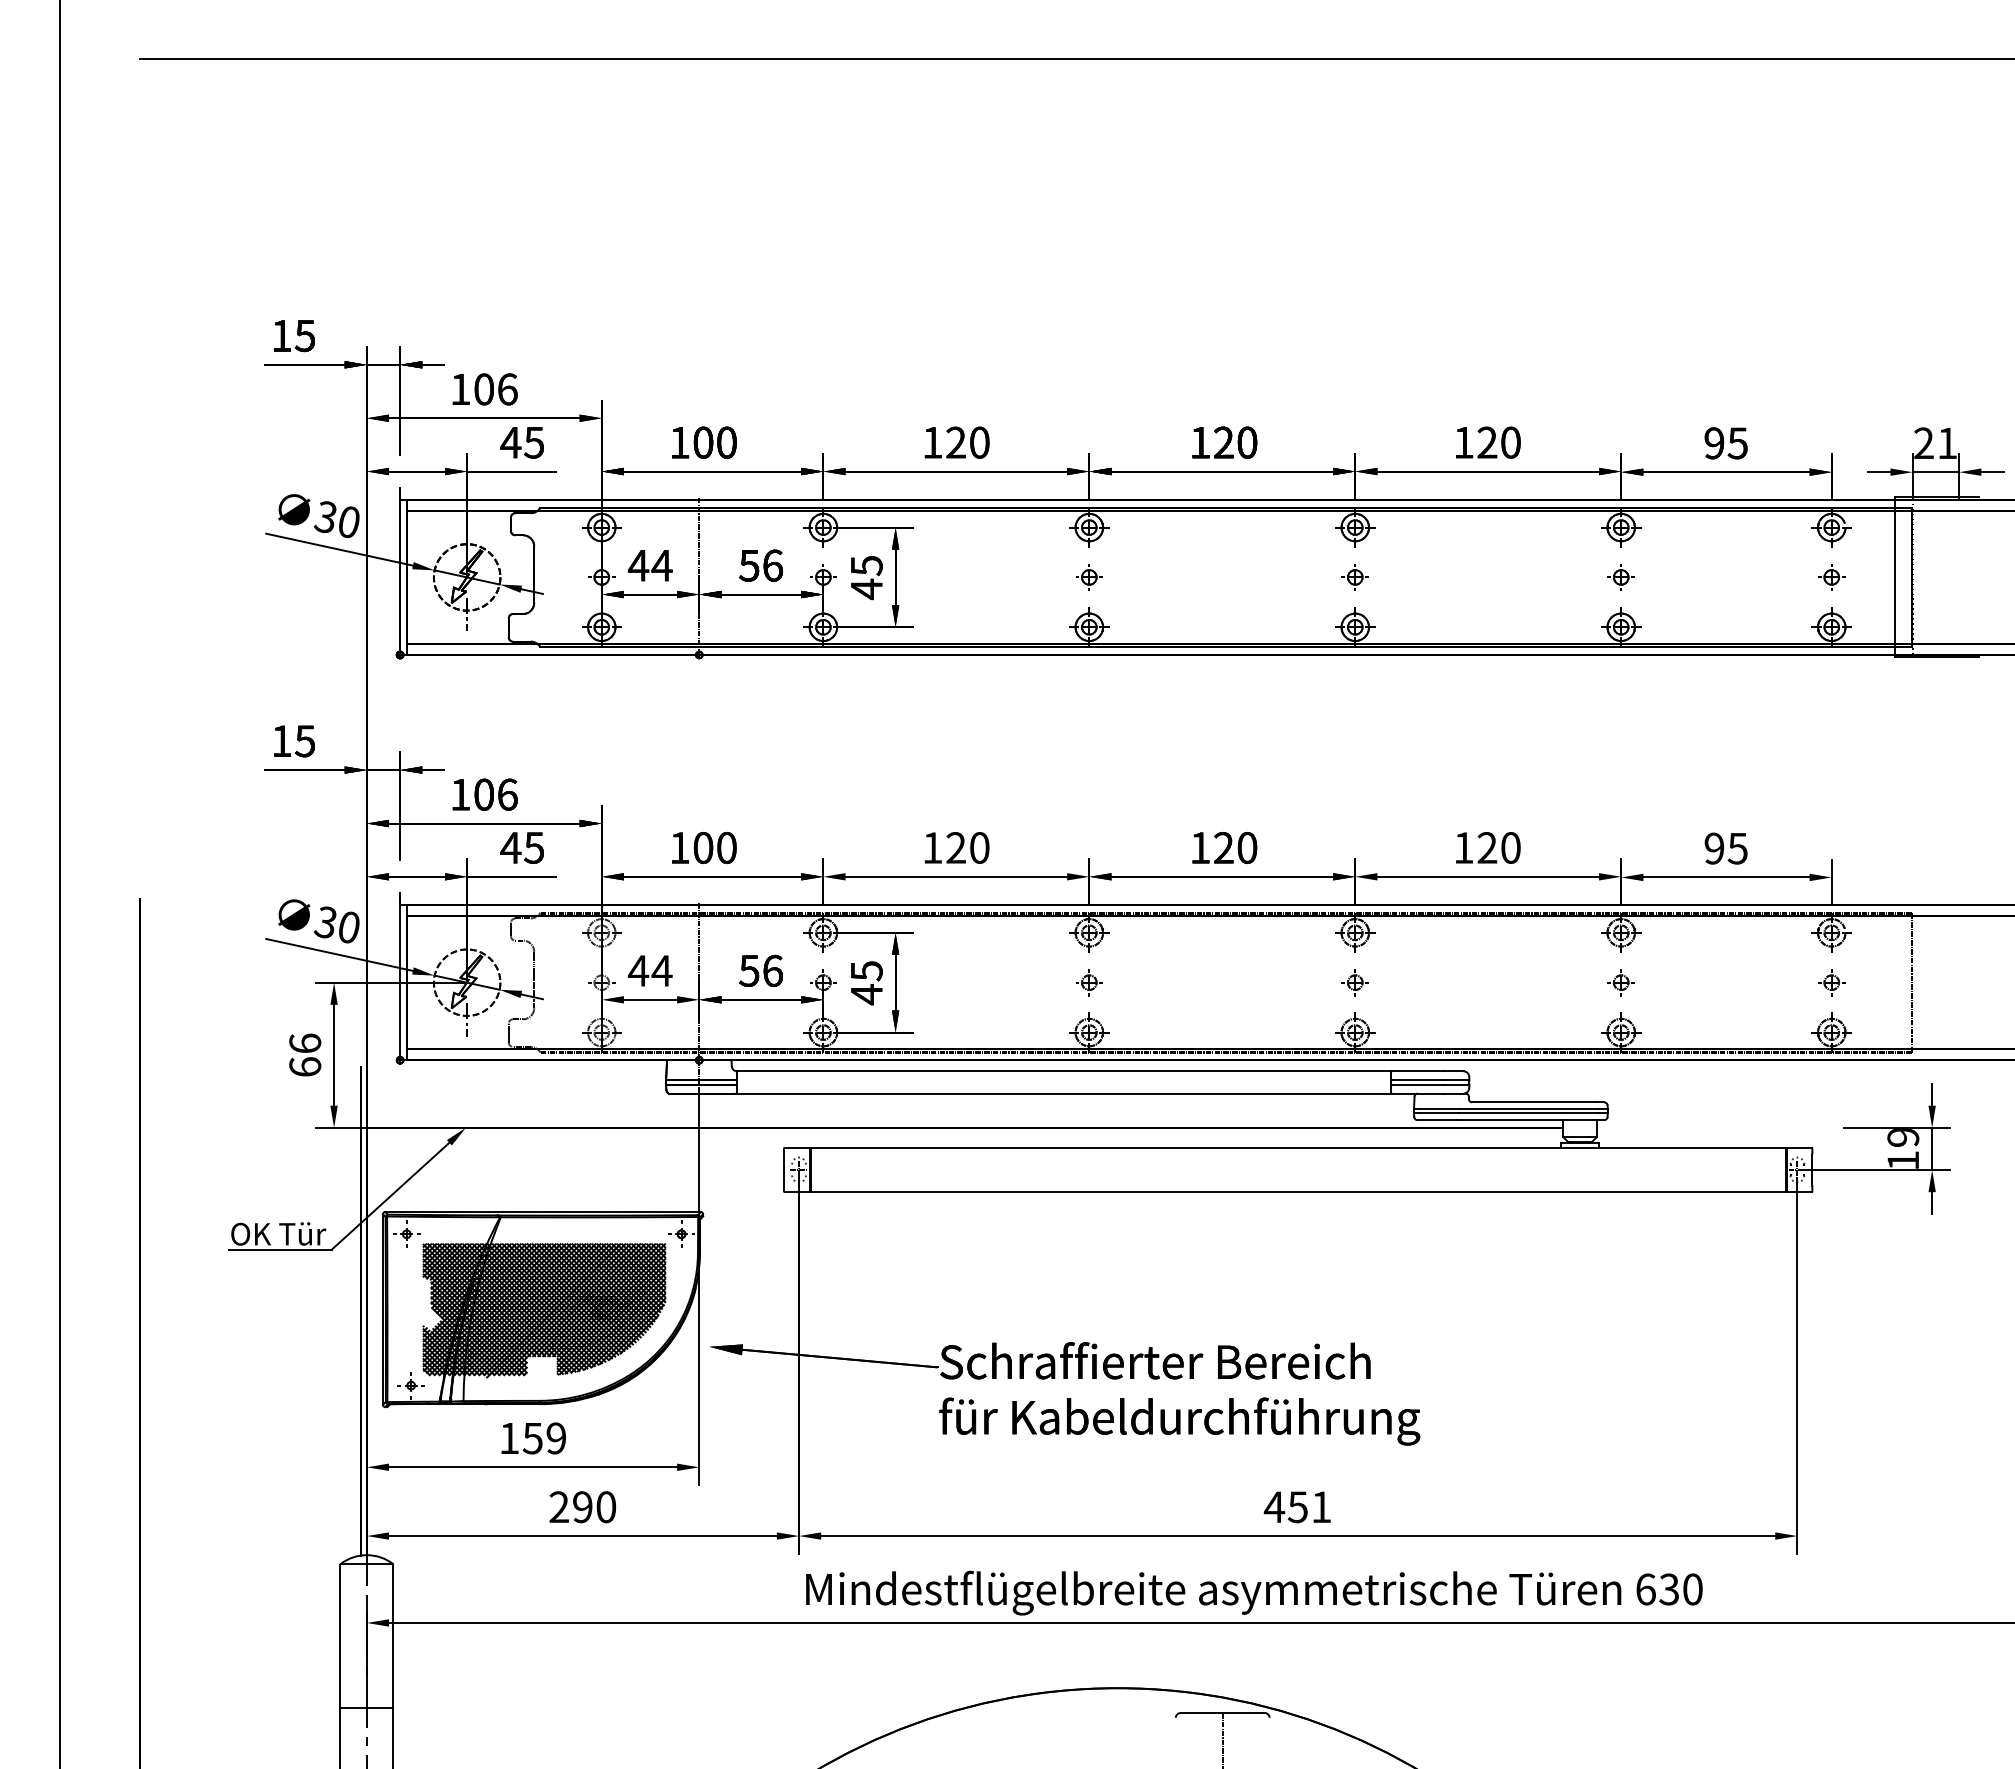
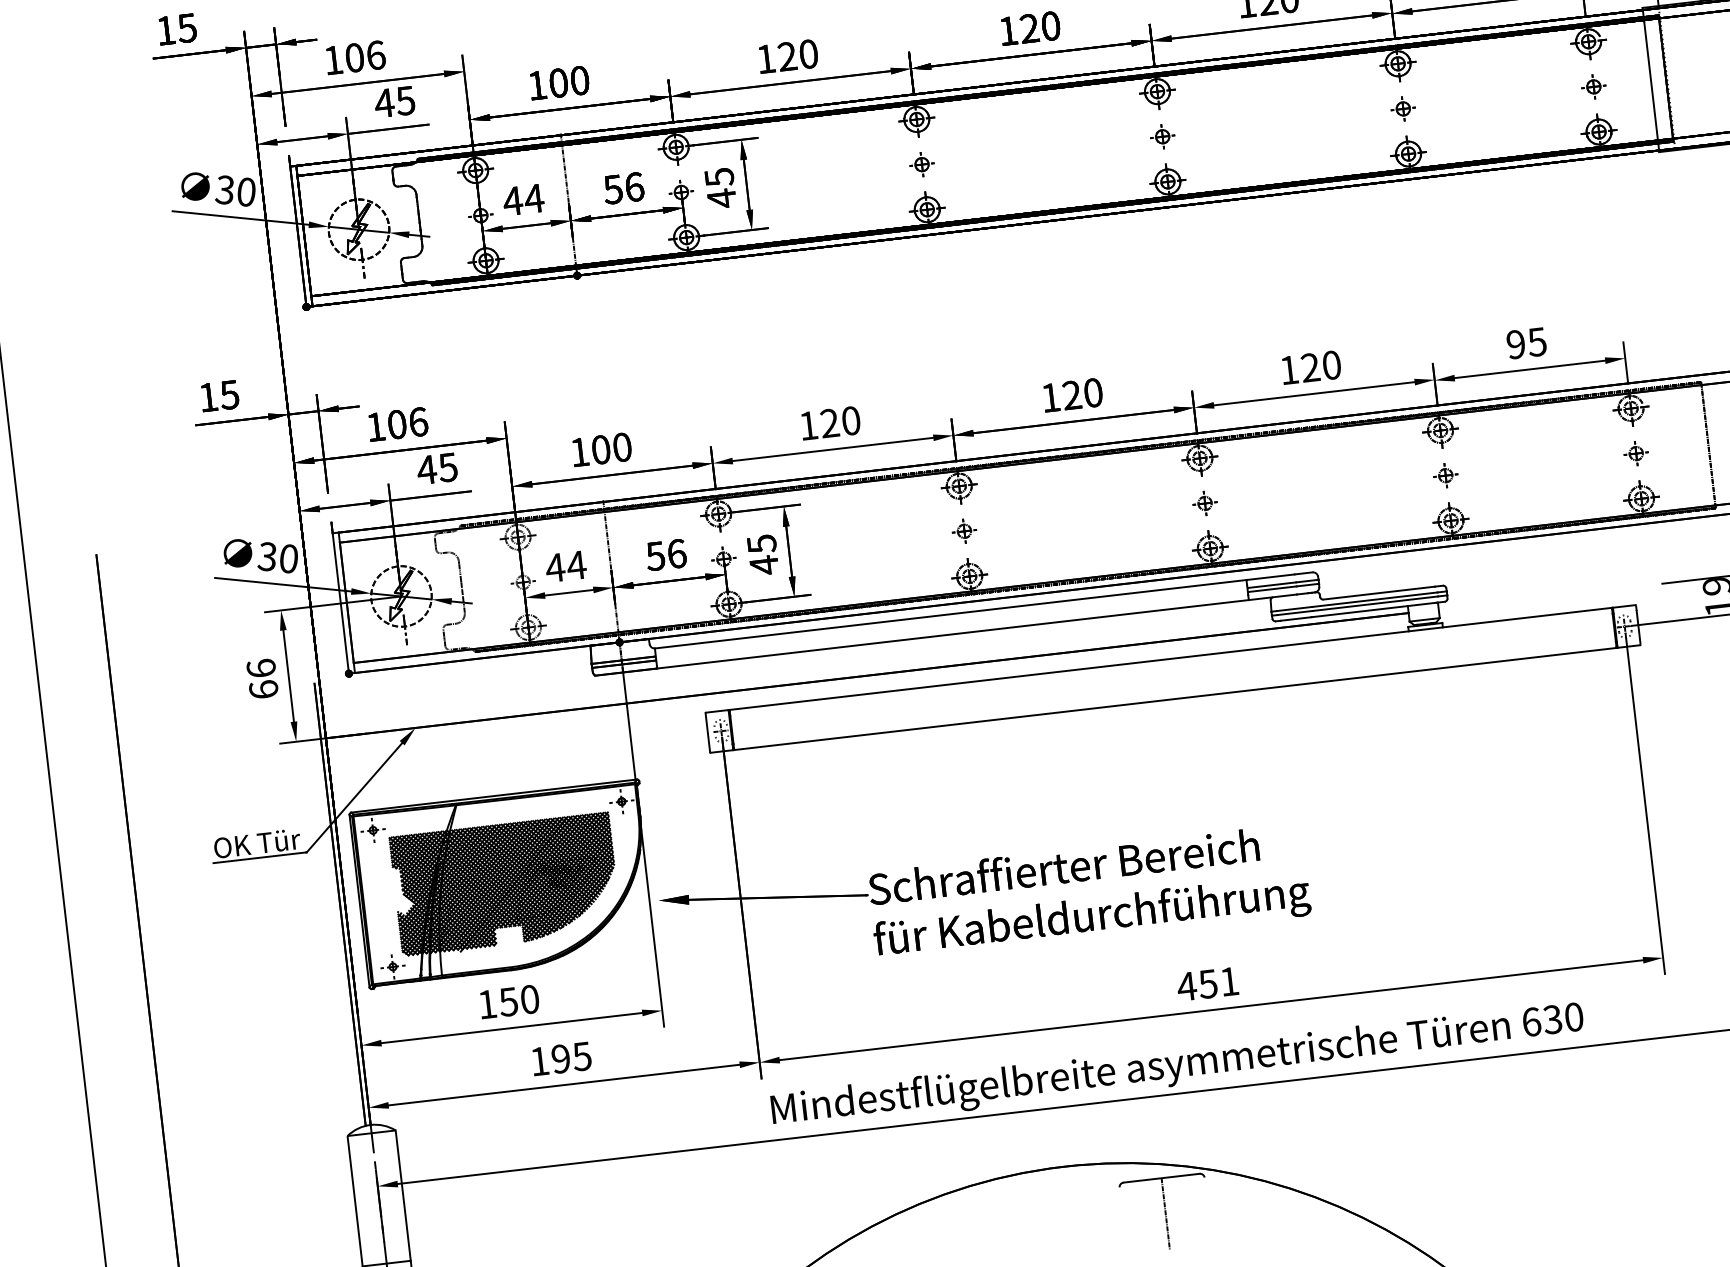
text: (556, 1438) -> (530, 999), 159 -> 150
text: (582, 1507) -> (560, 1059), 290 -> 195

